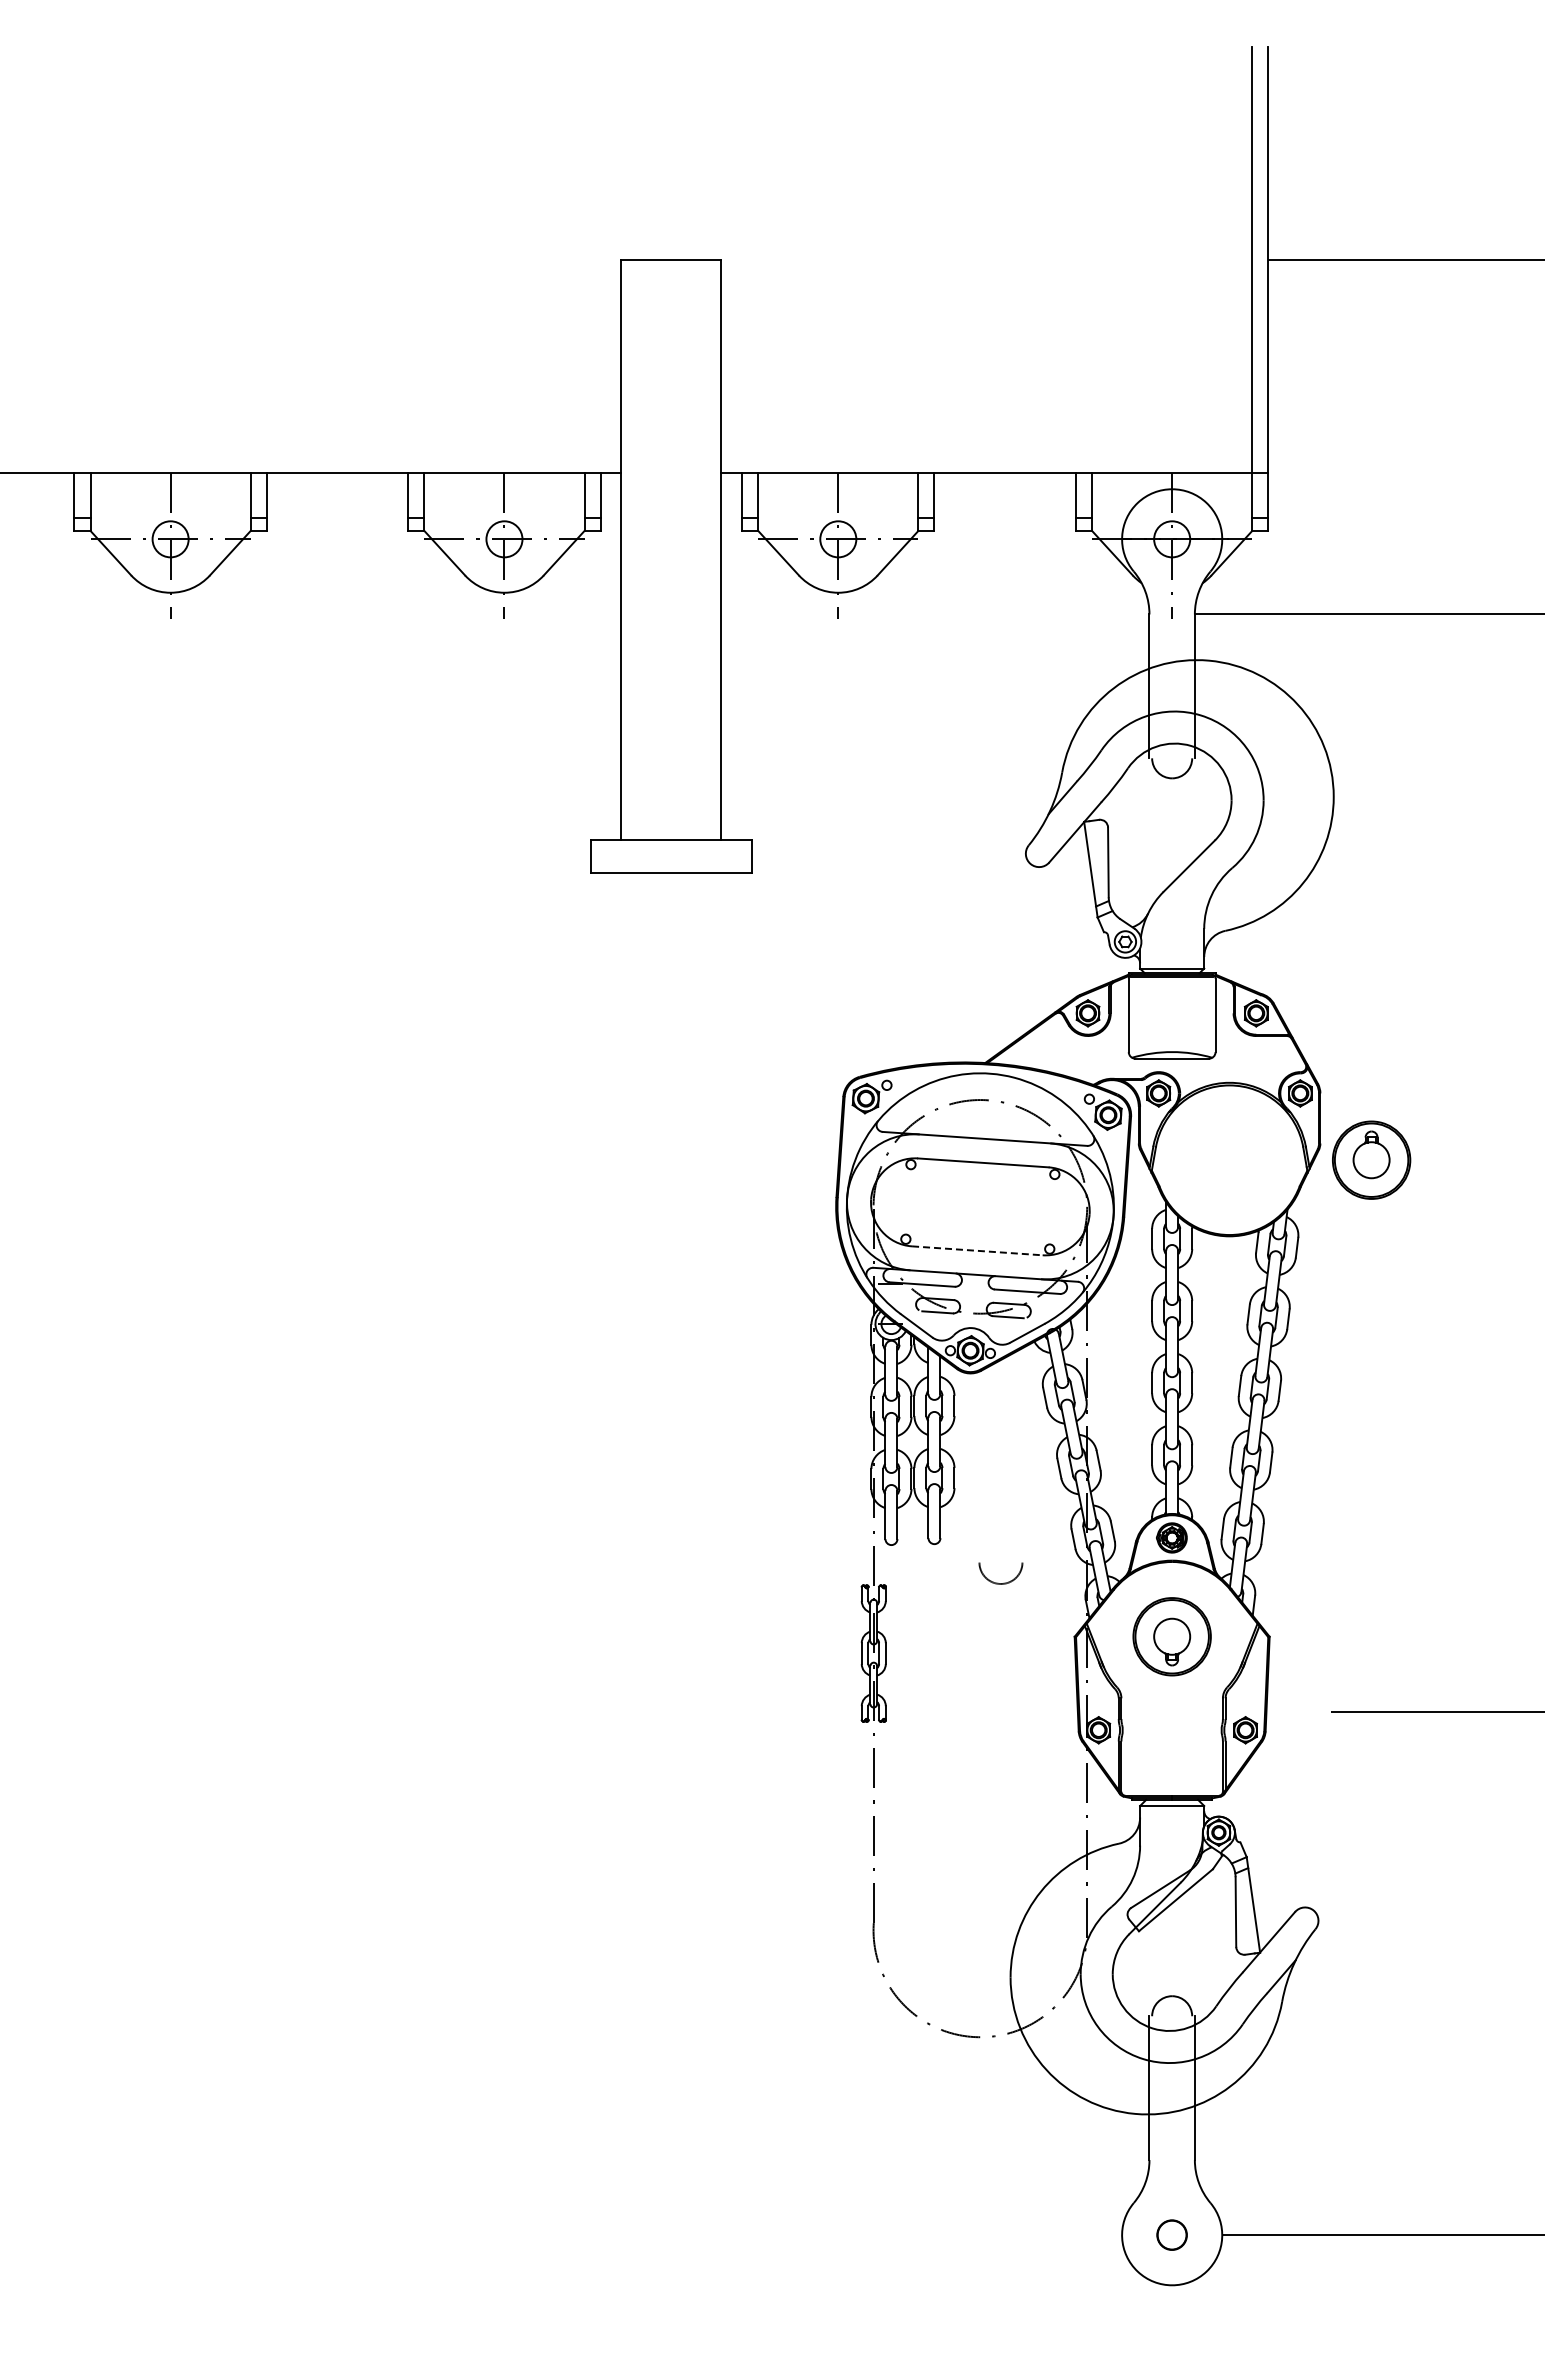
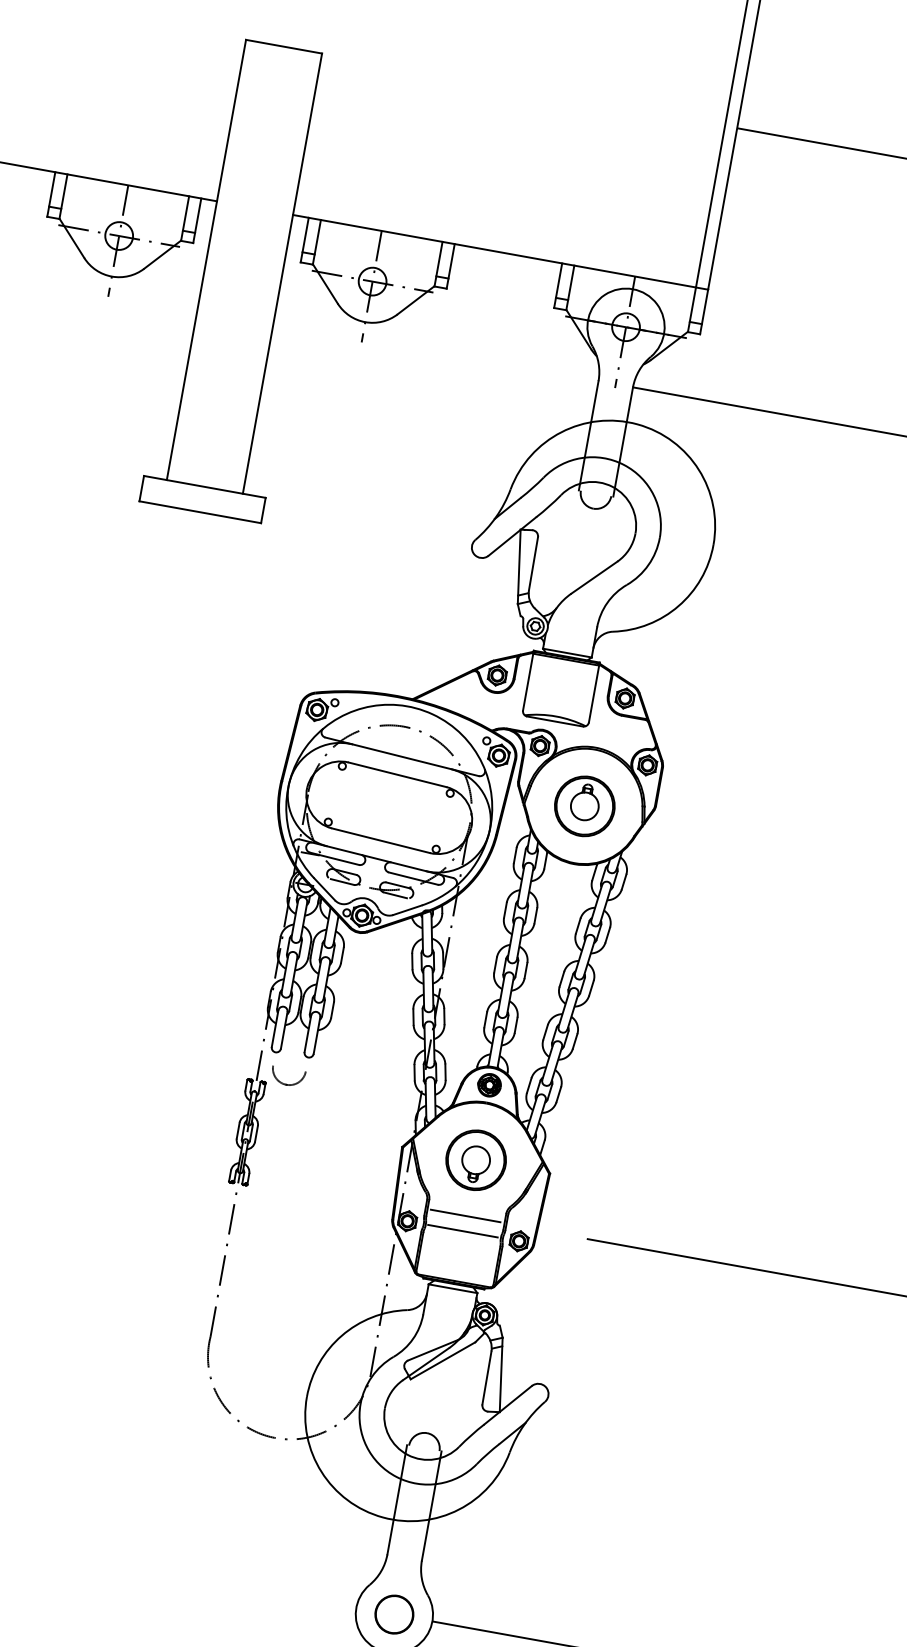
part: (1371, 1159) -> (584, 805), moved
line: (977, 1250) -> (381, 840), dashed -> solid
part: (998, 1582) -> (284, 1083), moved
line: (1171, 1710) -> (465, 1216), added
line: (1171, 1730) -> (462, 1231), added
circle: (1171, 2234) -> (394, 1613), size x1.67

